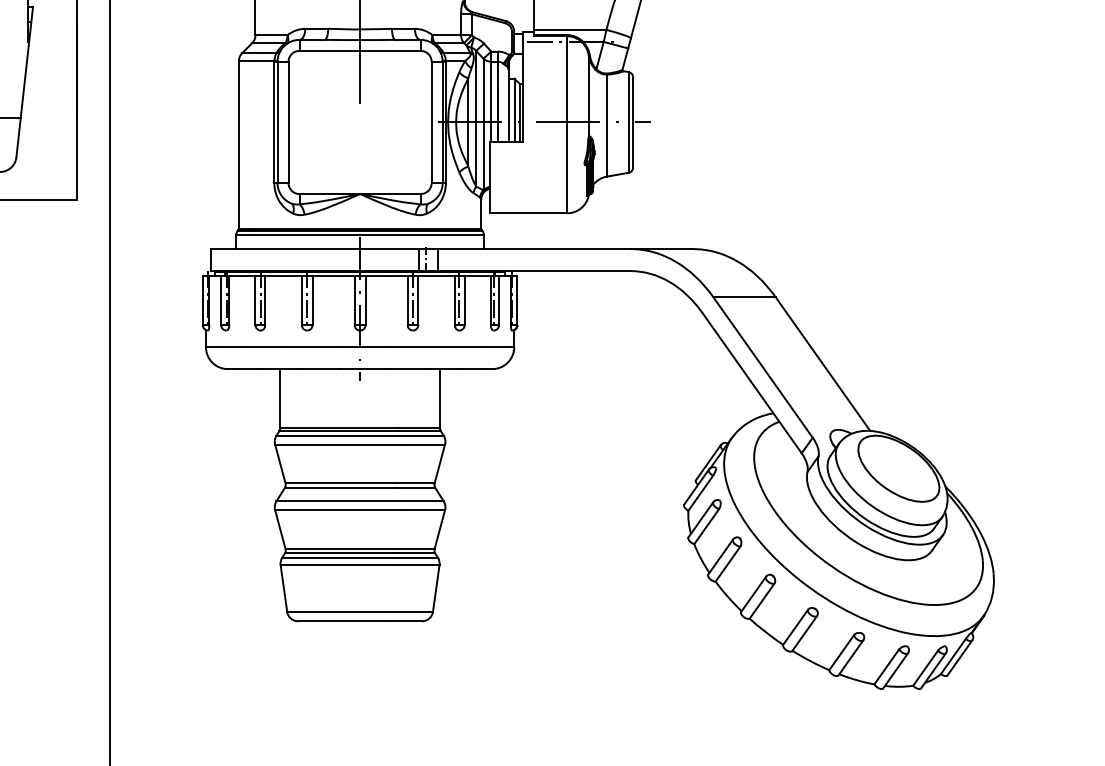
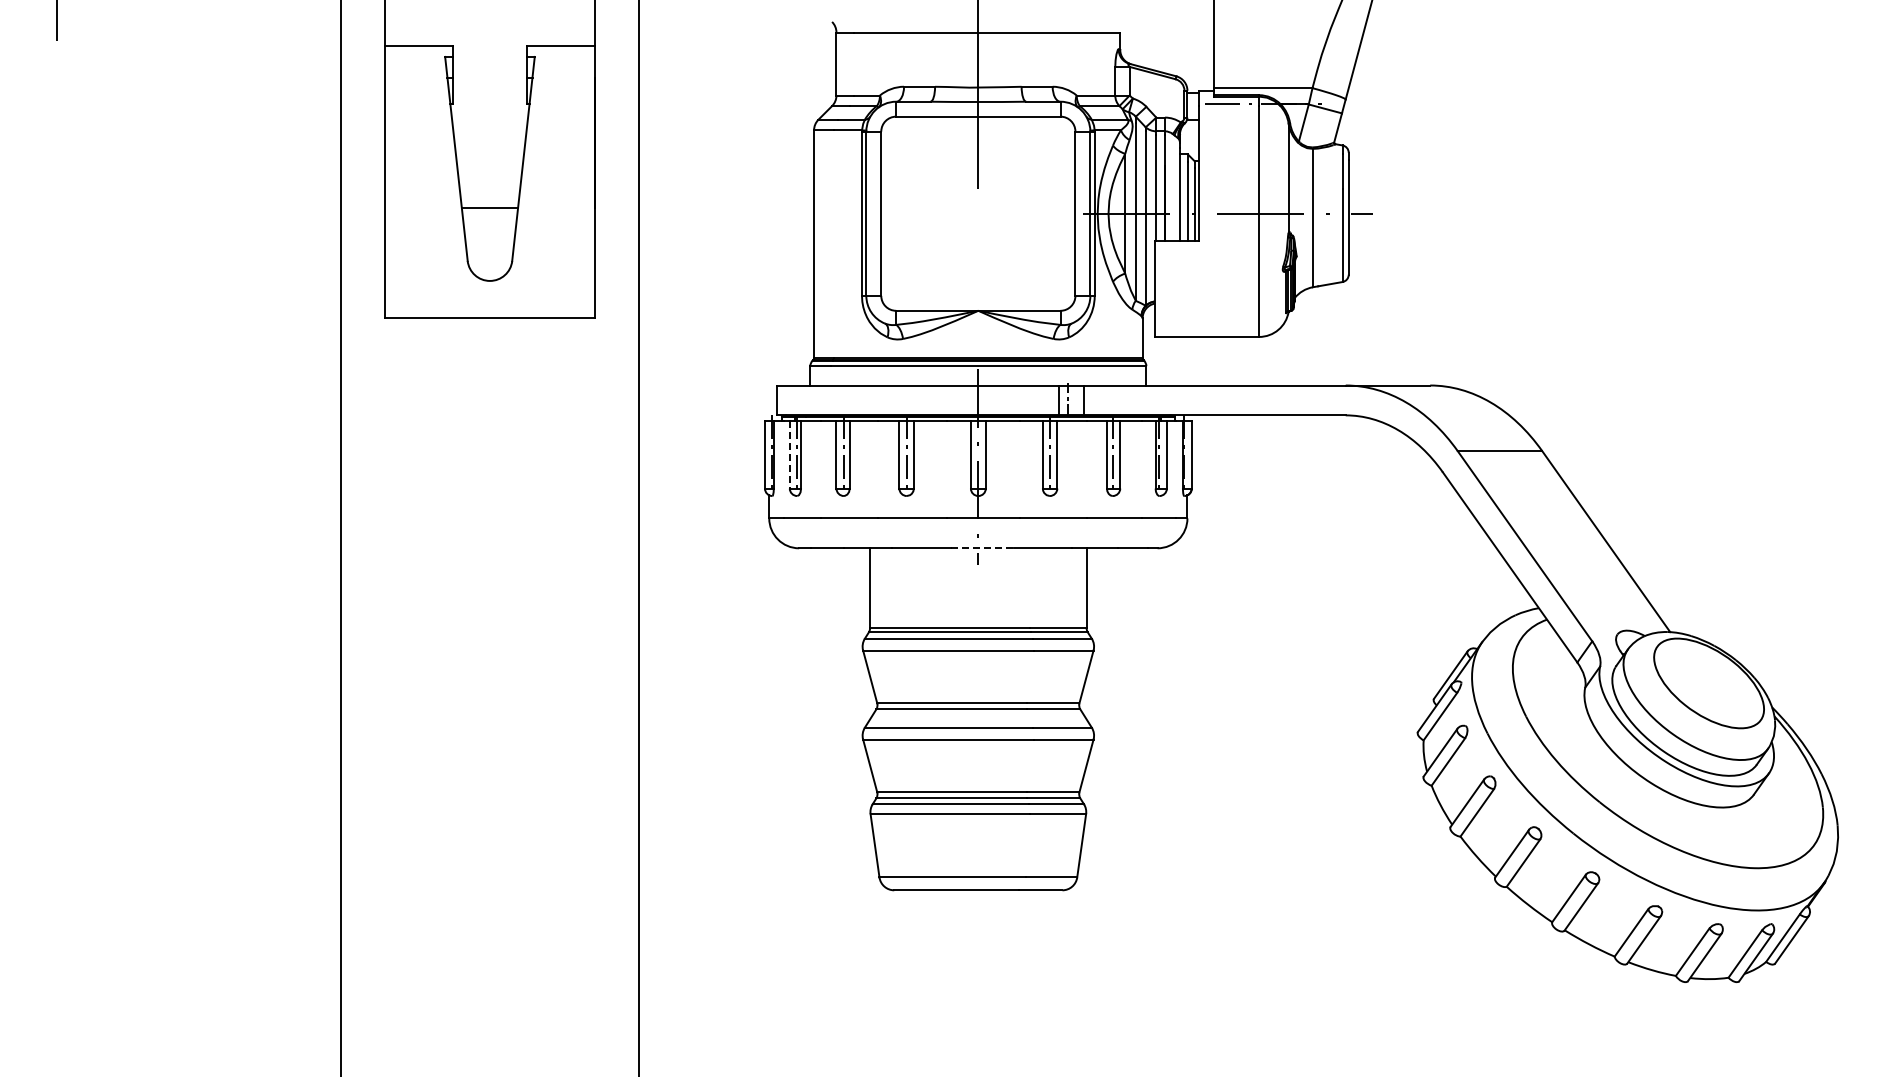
line: (220, 299) -> (789, 454), solid -> dashed
line: (363, 369) -> (983, 548), solid -> dashed

